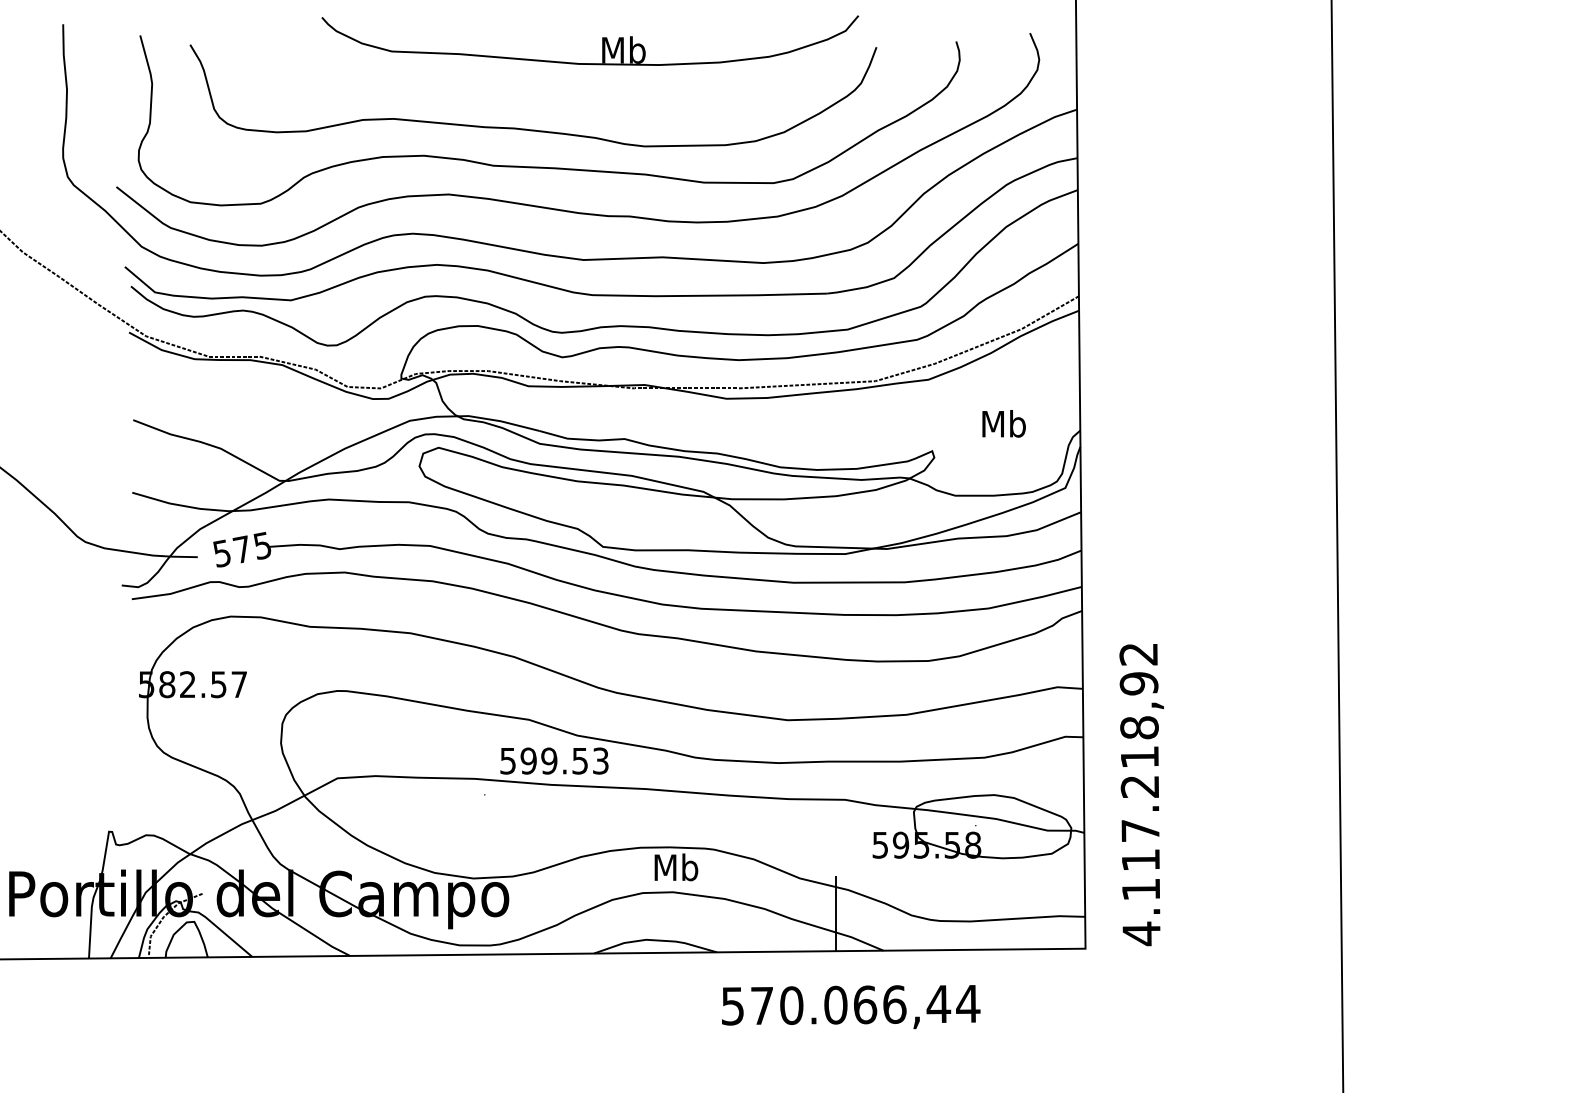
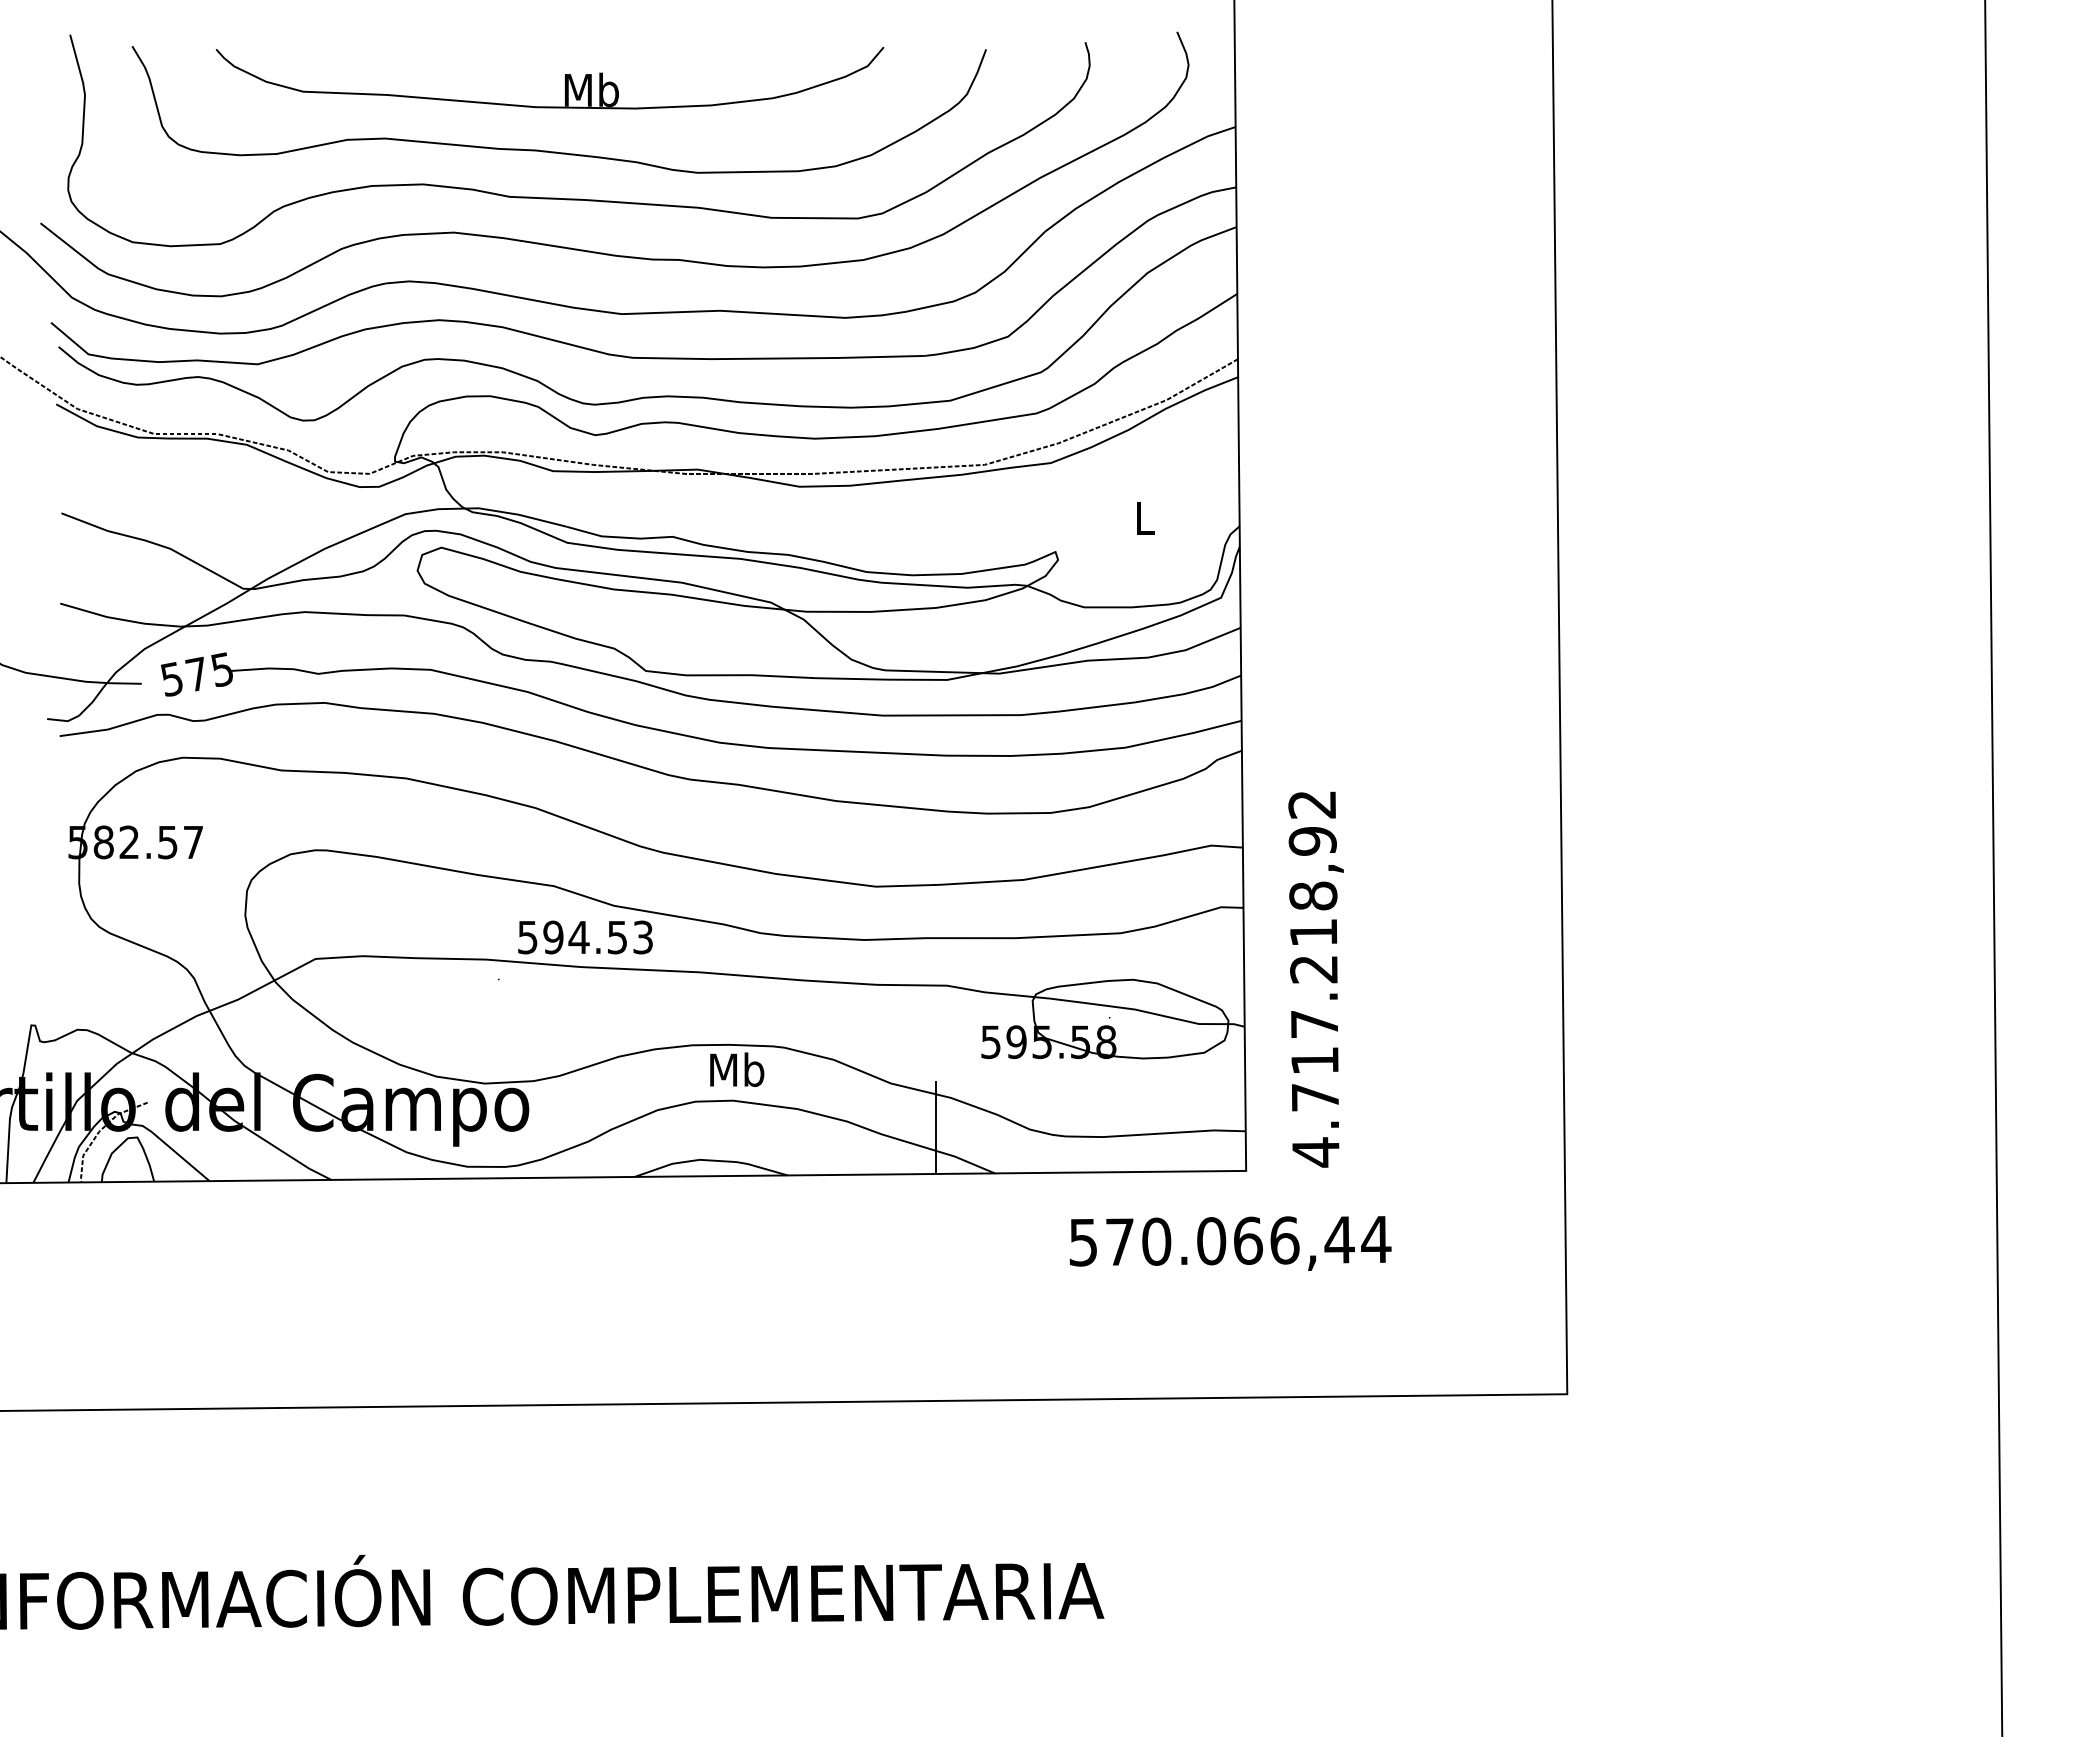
part: (602, 40) -> (565, 77), moved
text: (1004, 423) -> (1145, 517), Mb -> L
text: (548, 761) -> (578, 937), 599.53 -> 594.53
text: (1141, 889) -> (1315, 1097), 4.117.218,92 -> 4.717.218,92
text: (851, 1007) -> (1230, 1243), moved

